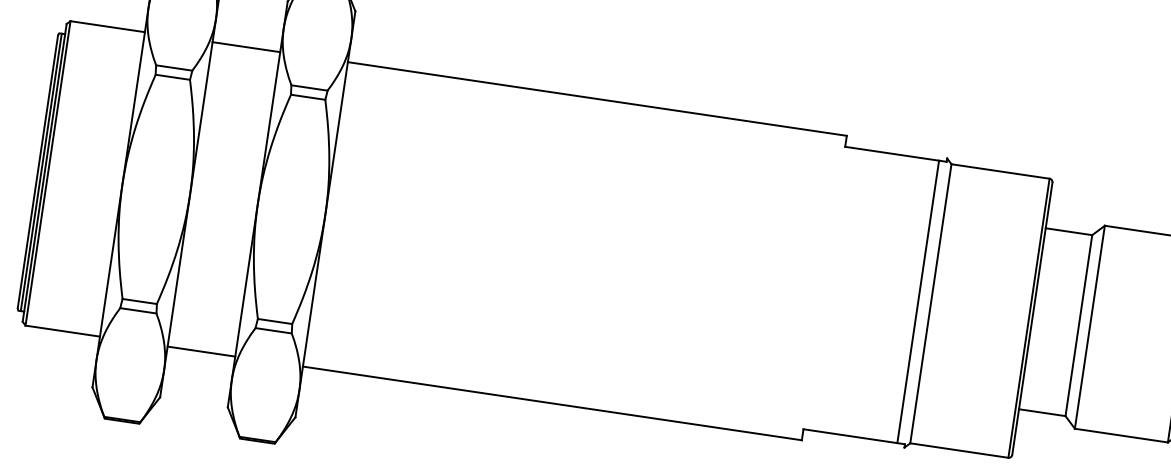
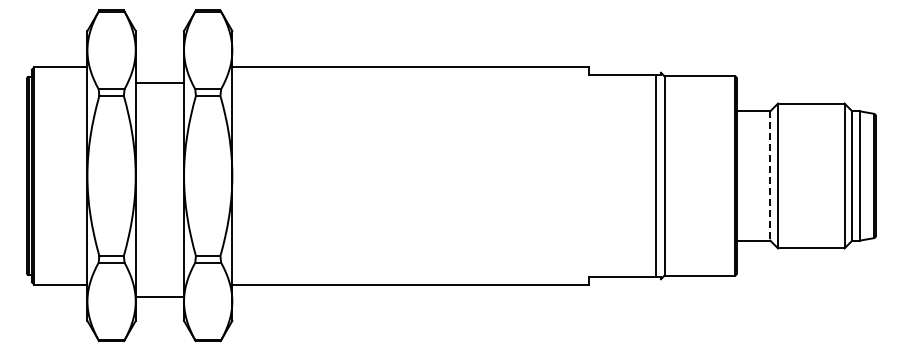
line: (245, 47) -> (159, 83), moved
line: (1079, 324) -> (770, 175), solid -> dashed
line: (200, 351) -> (159, 296), moved

